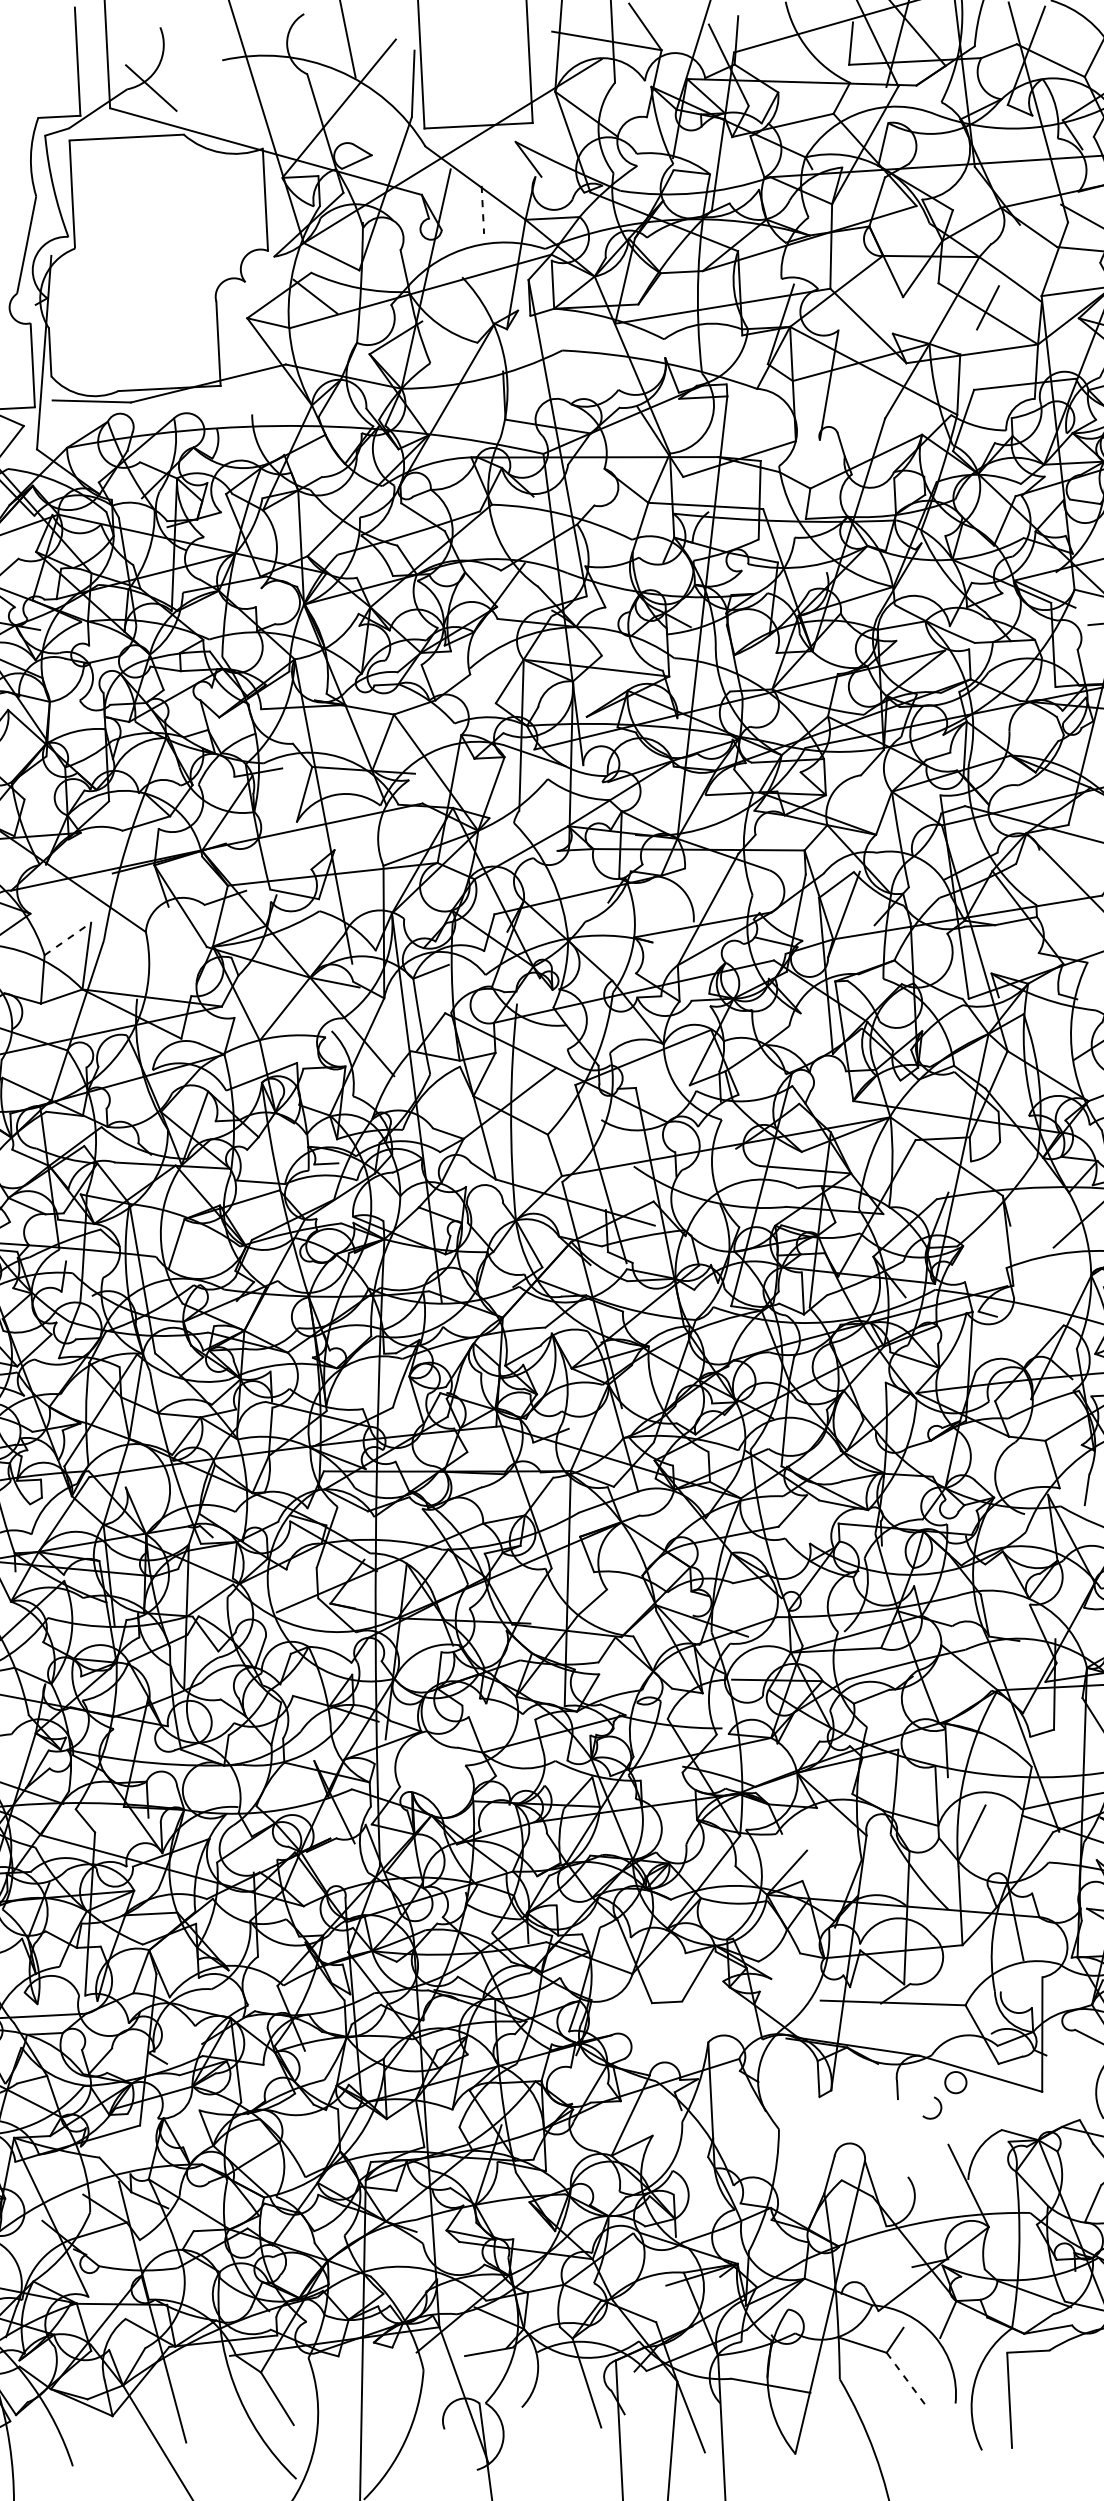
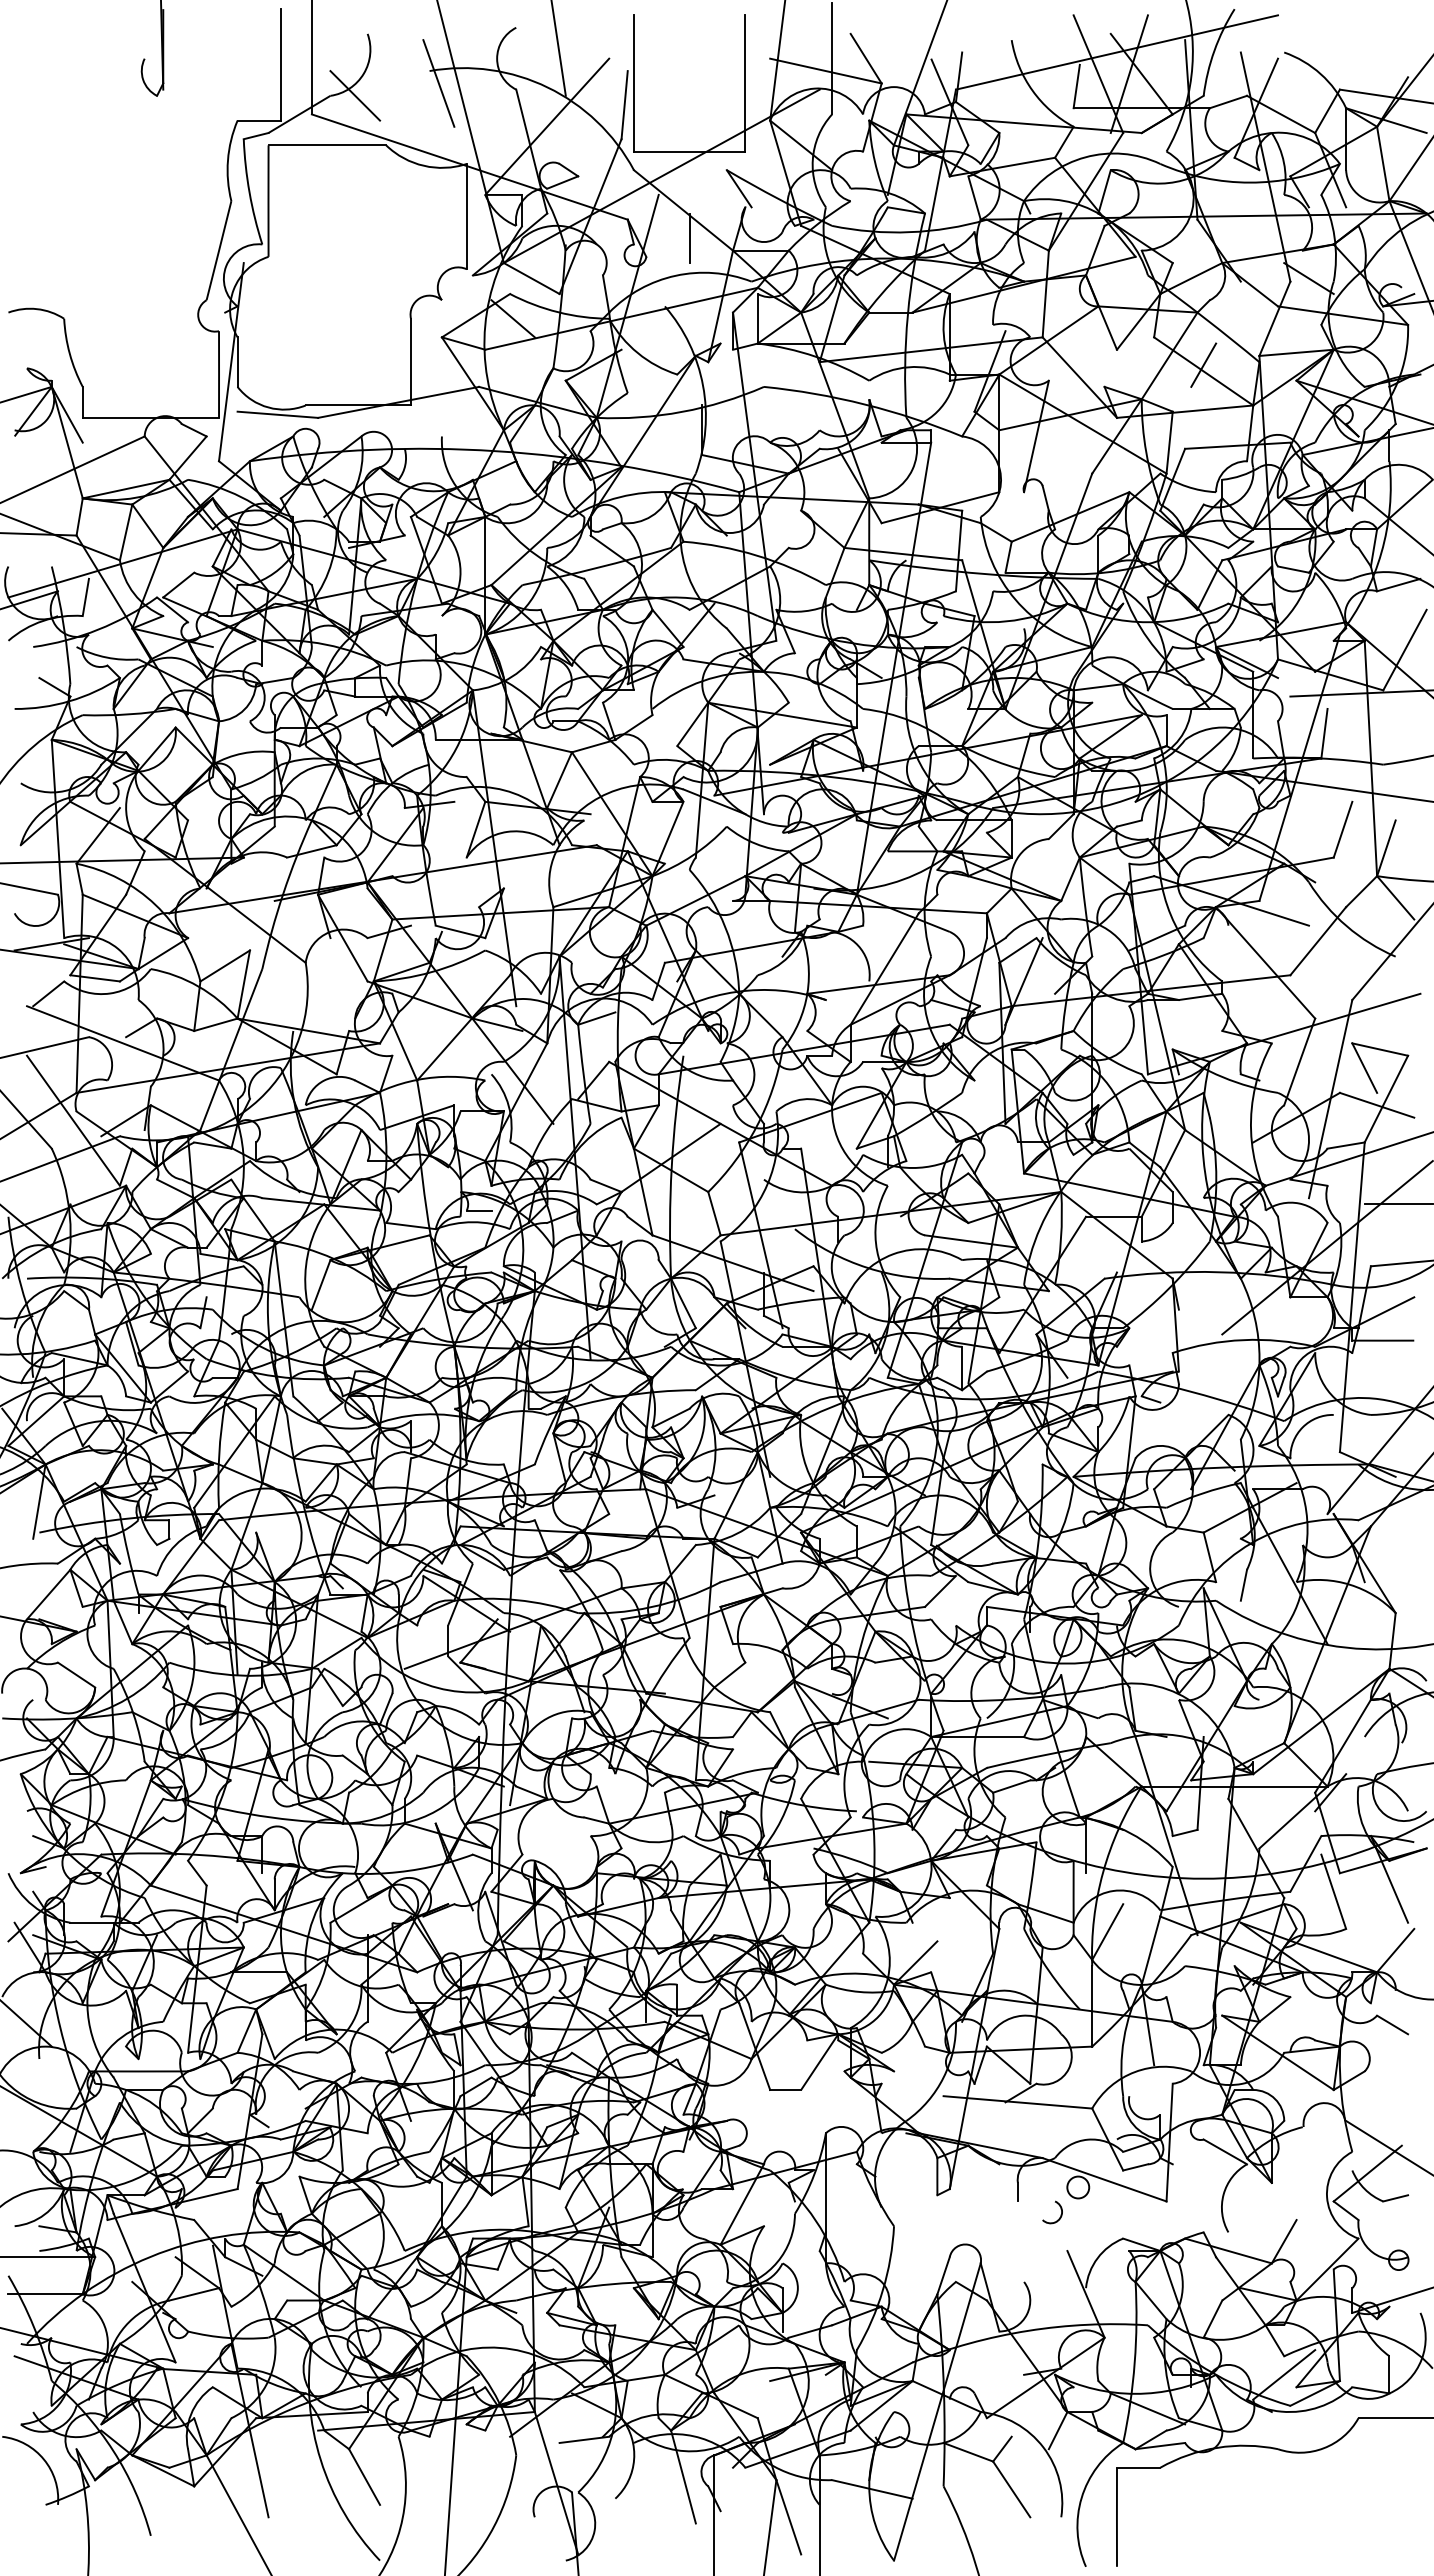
line: (231, 72) -> (438, 83), added
line: (482, 210) -> (689, 238), dashed -> solid
line: (68, 938) -> (225, 965), dashed -> solid
line: (905, 2379) -> (1011, 2489), dashed -> solid

